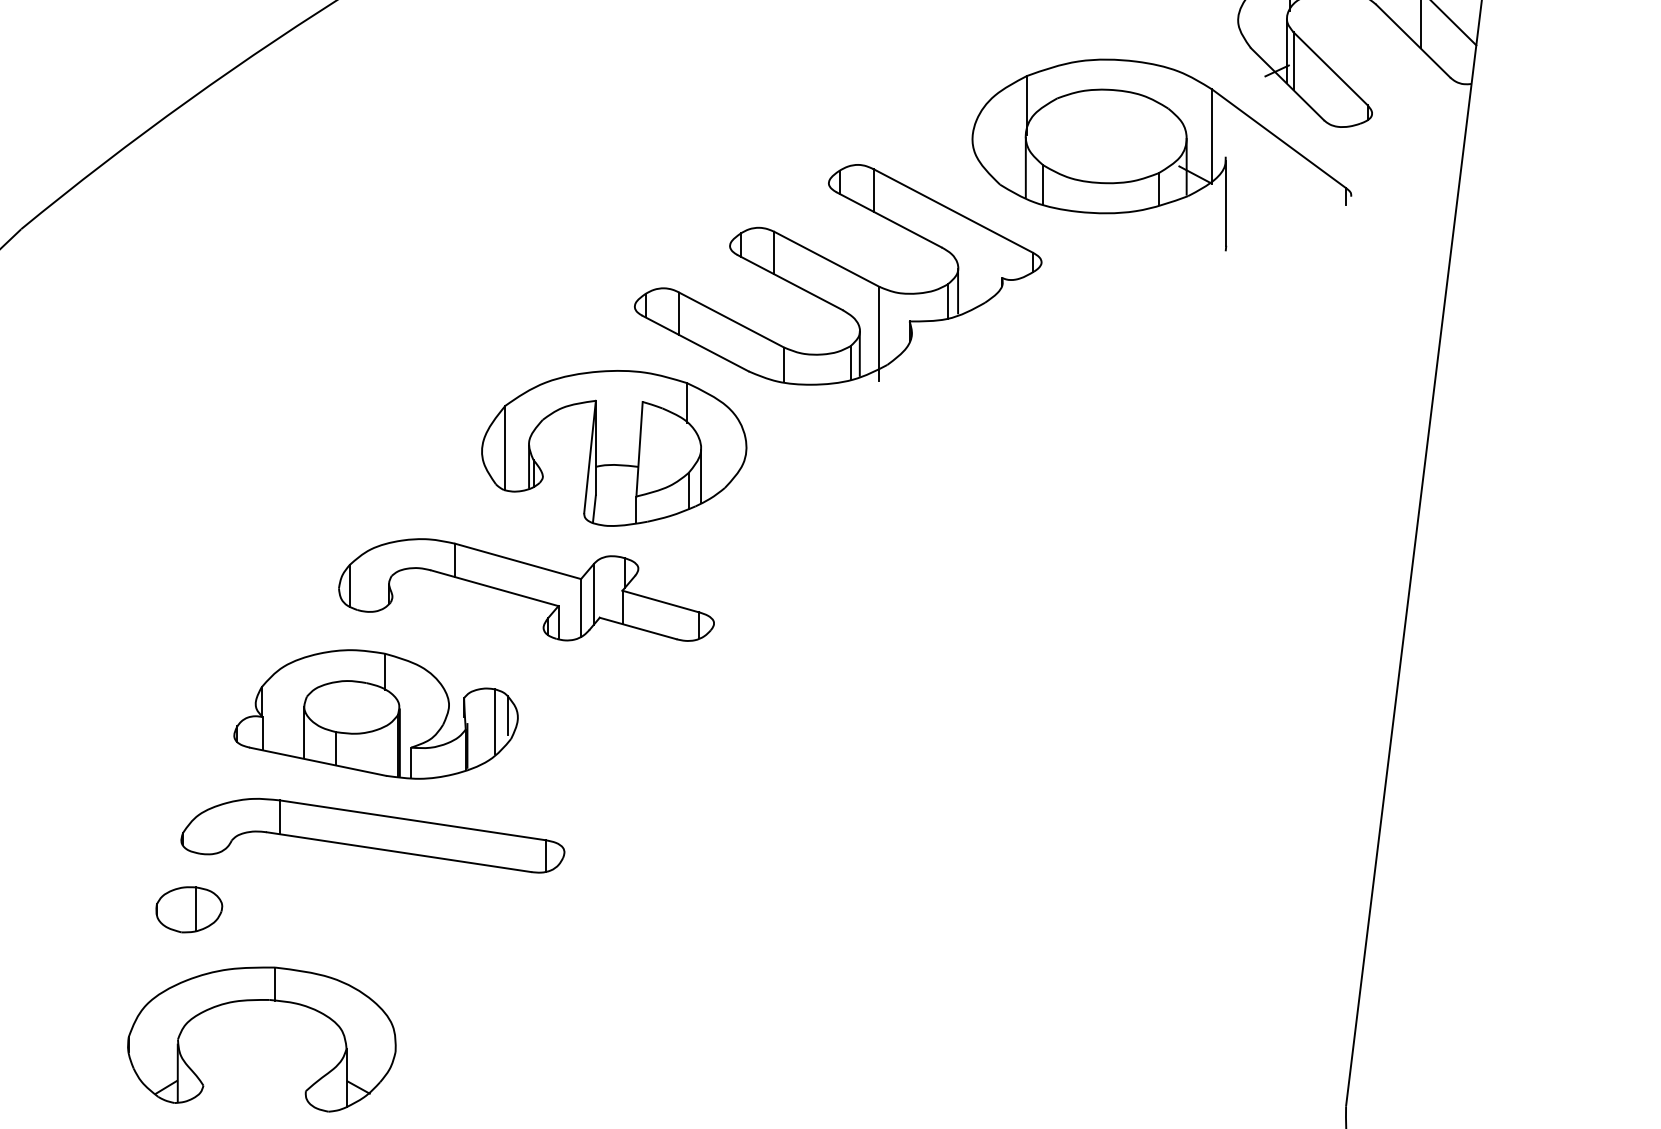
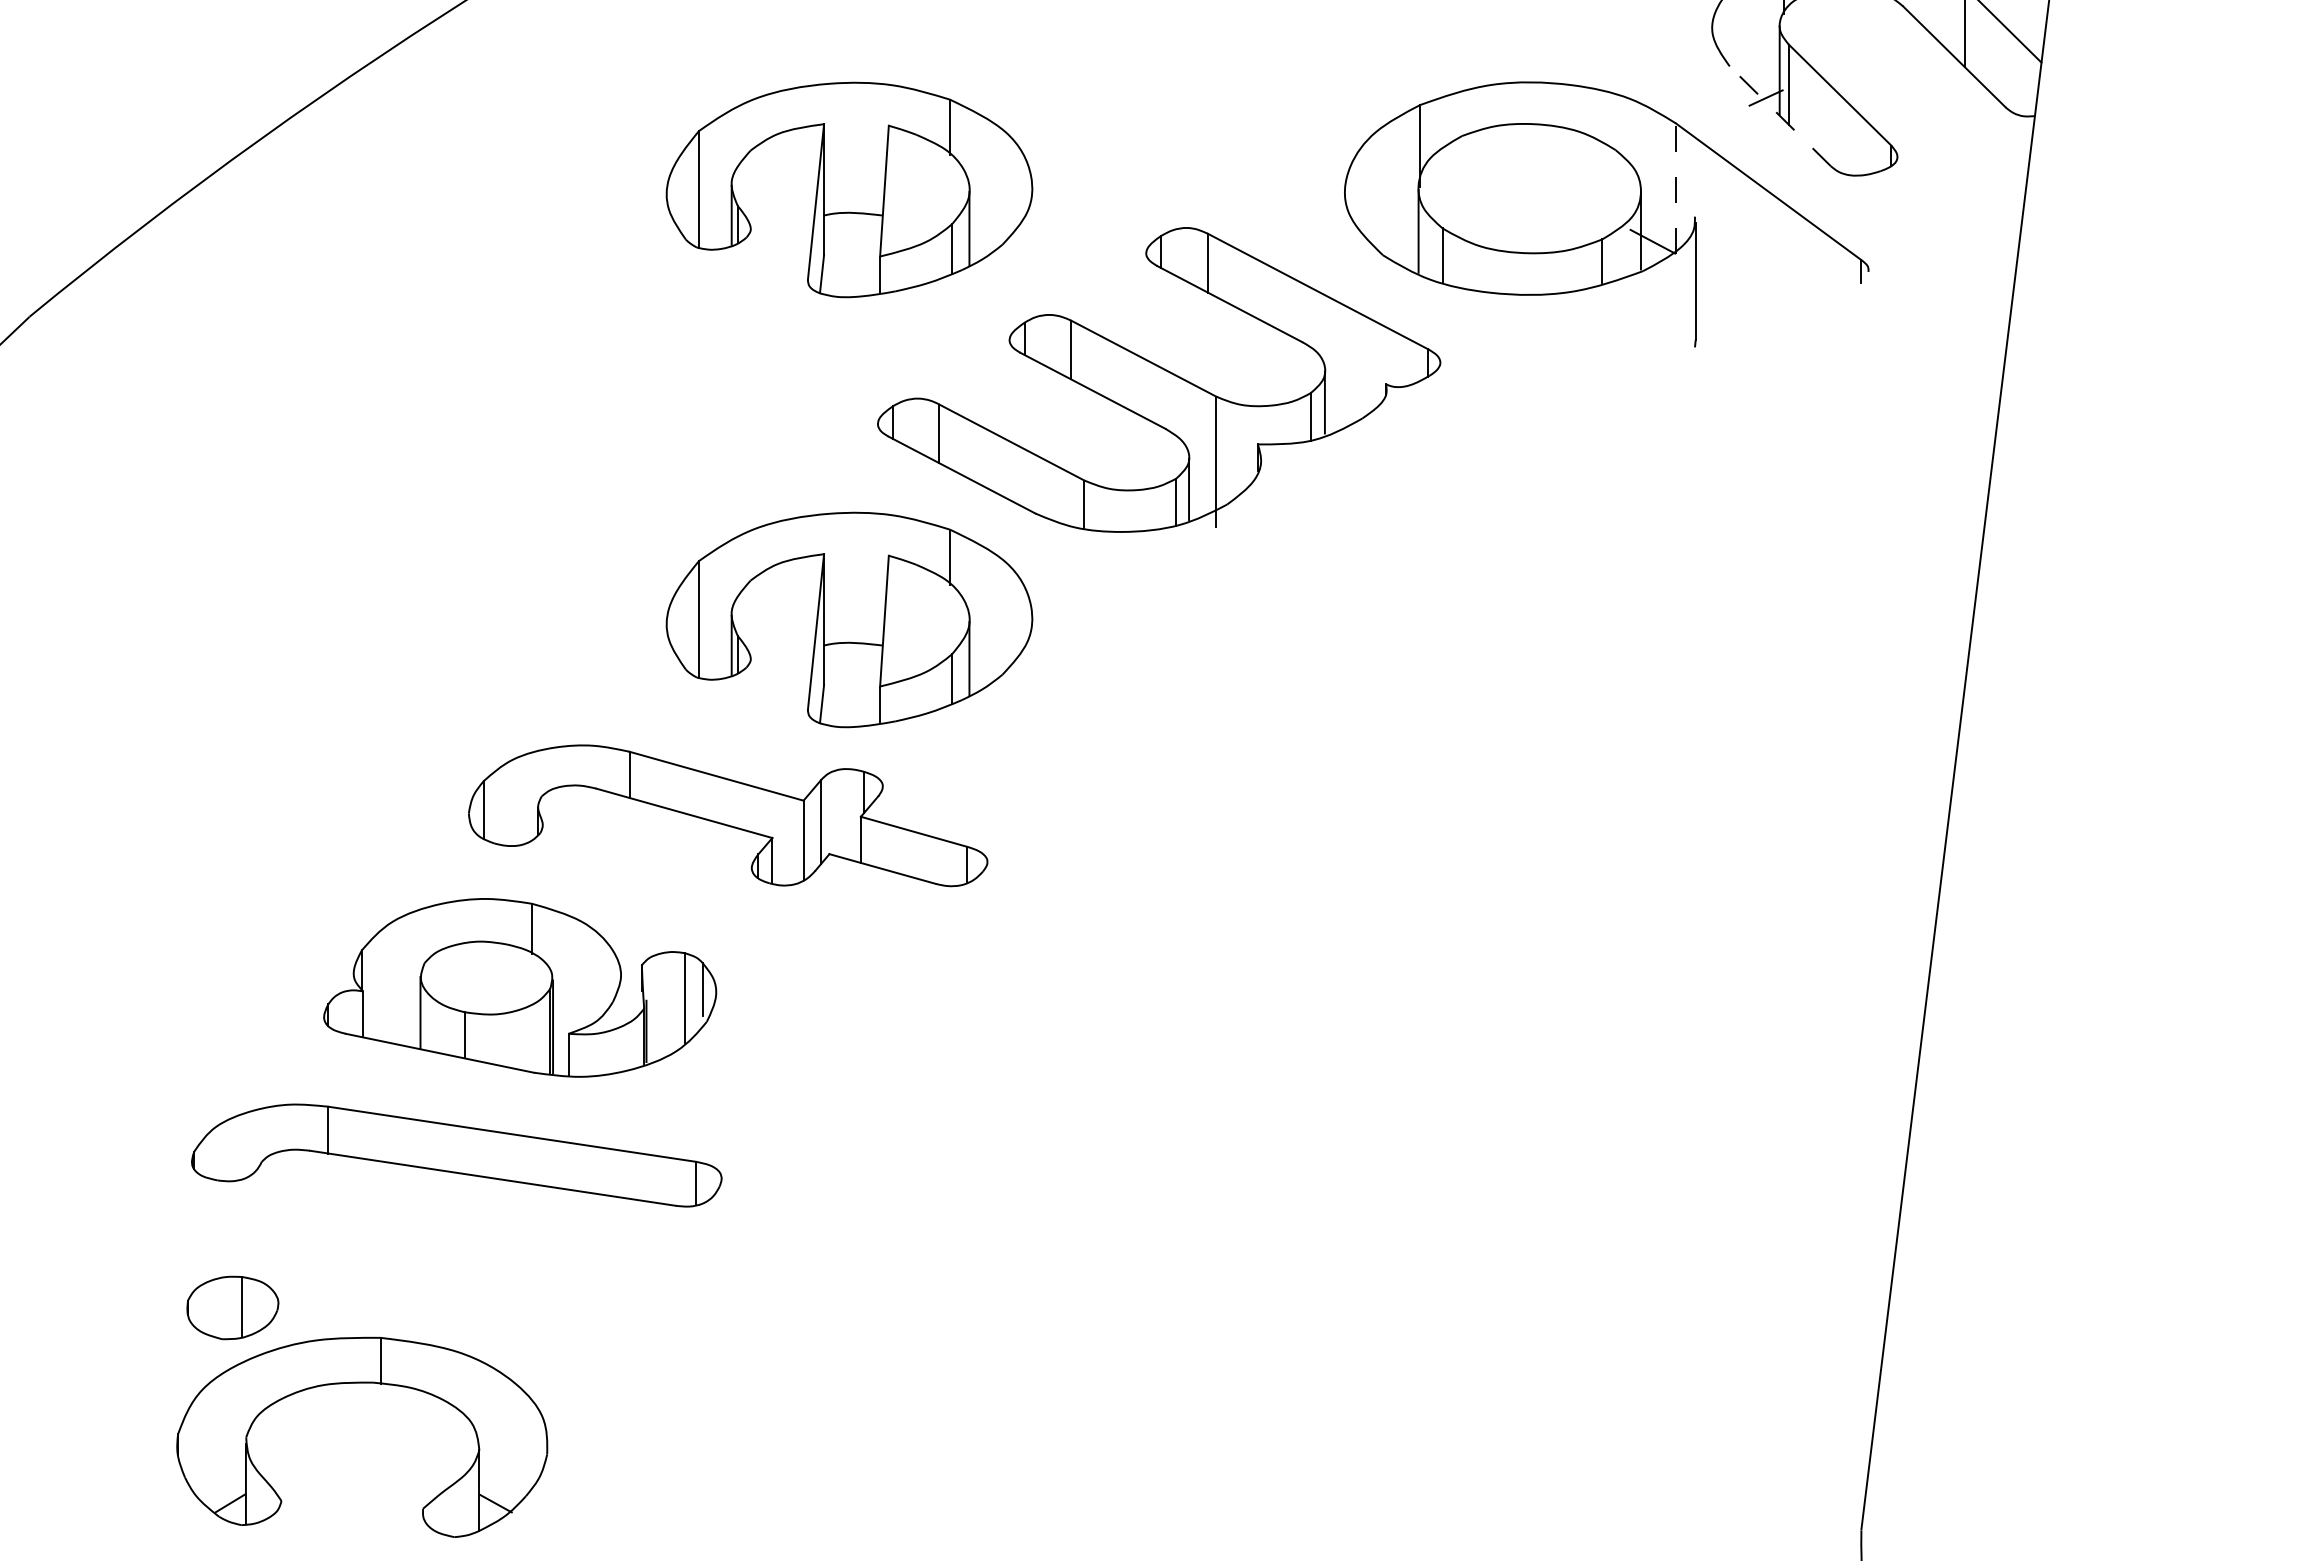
line: (1286, 83) -> (1779, 115), solid -> dashed
line: (1212, 136) -> (1676, 188), solid -> dashed
part: (614, 137) -> (849, 189), added
part: (372, 835) -> (456, 1155), moved
part: (189, 909) -> (232, 1307), moved

